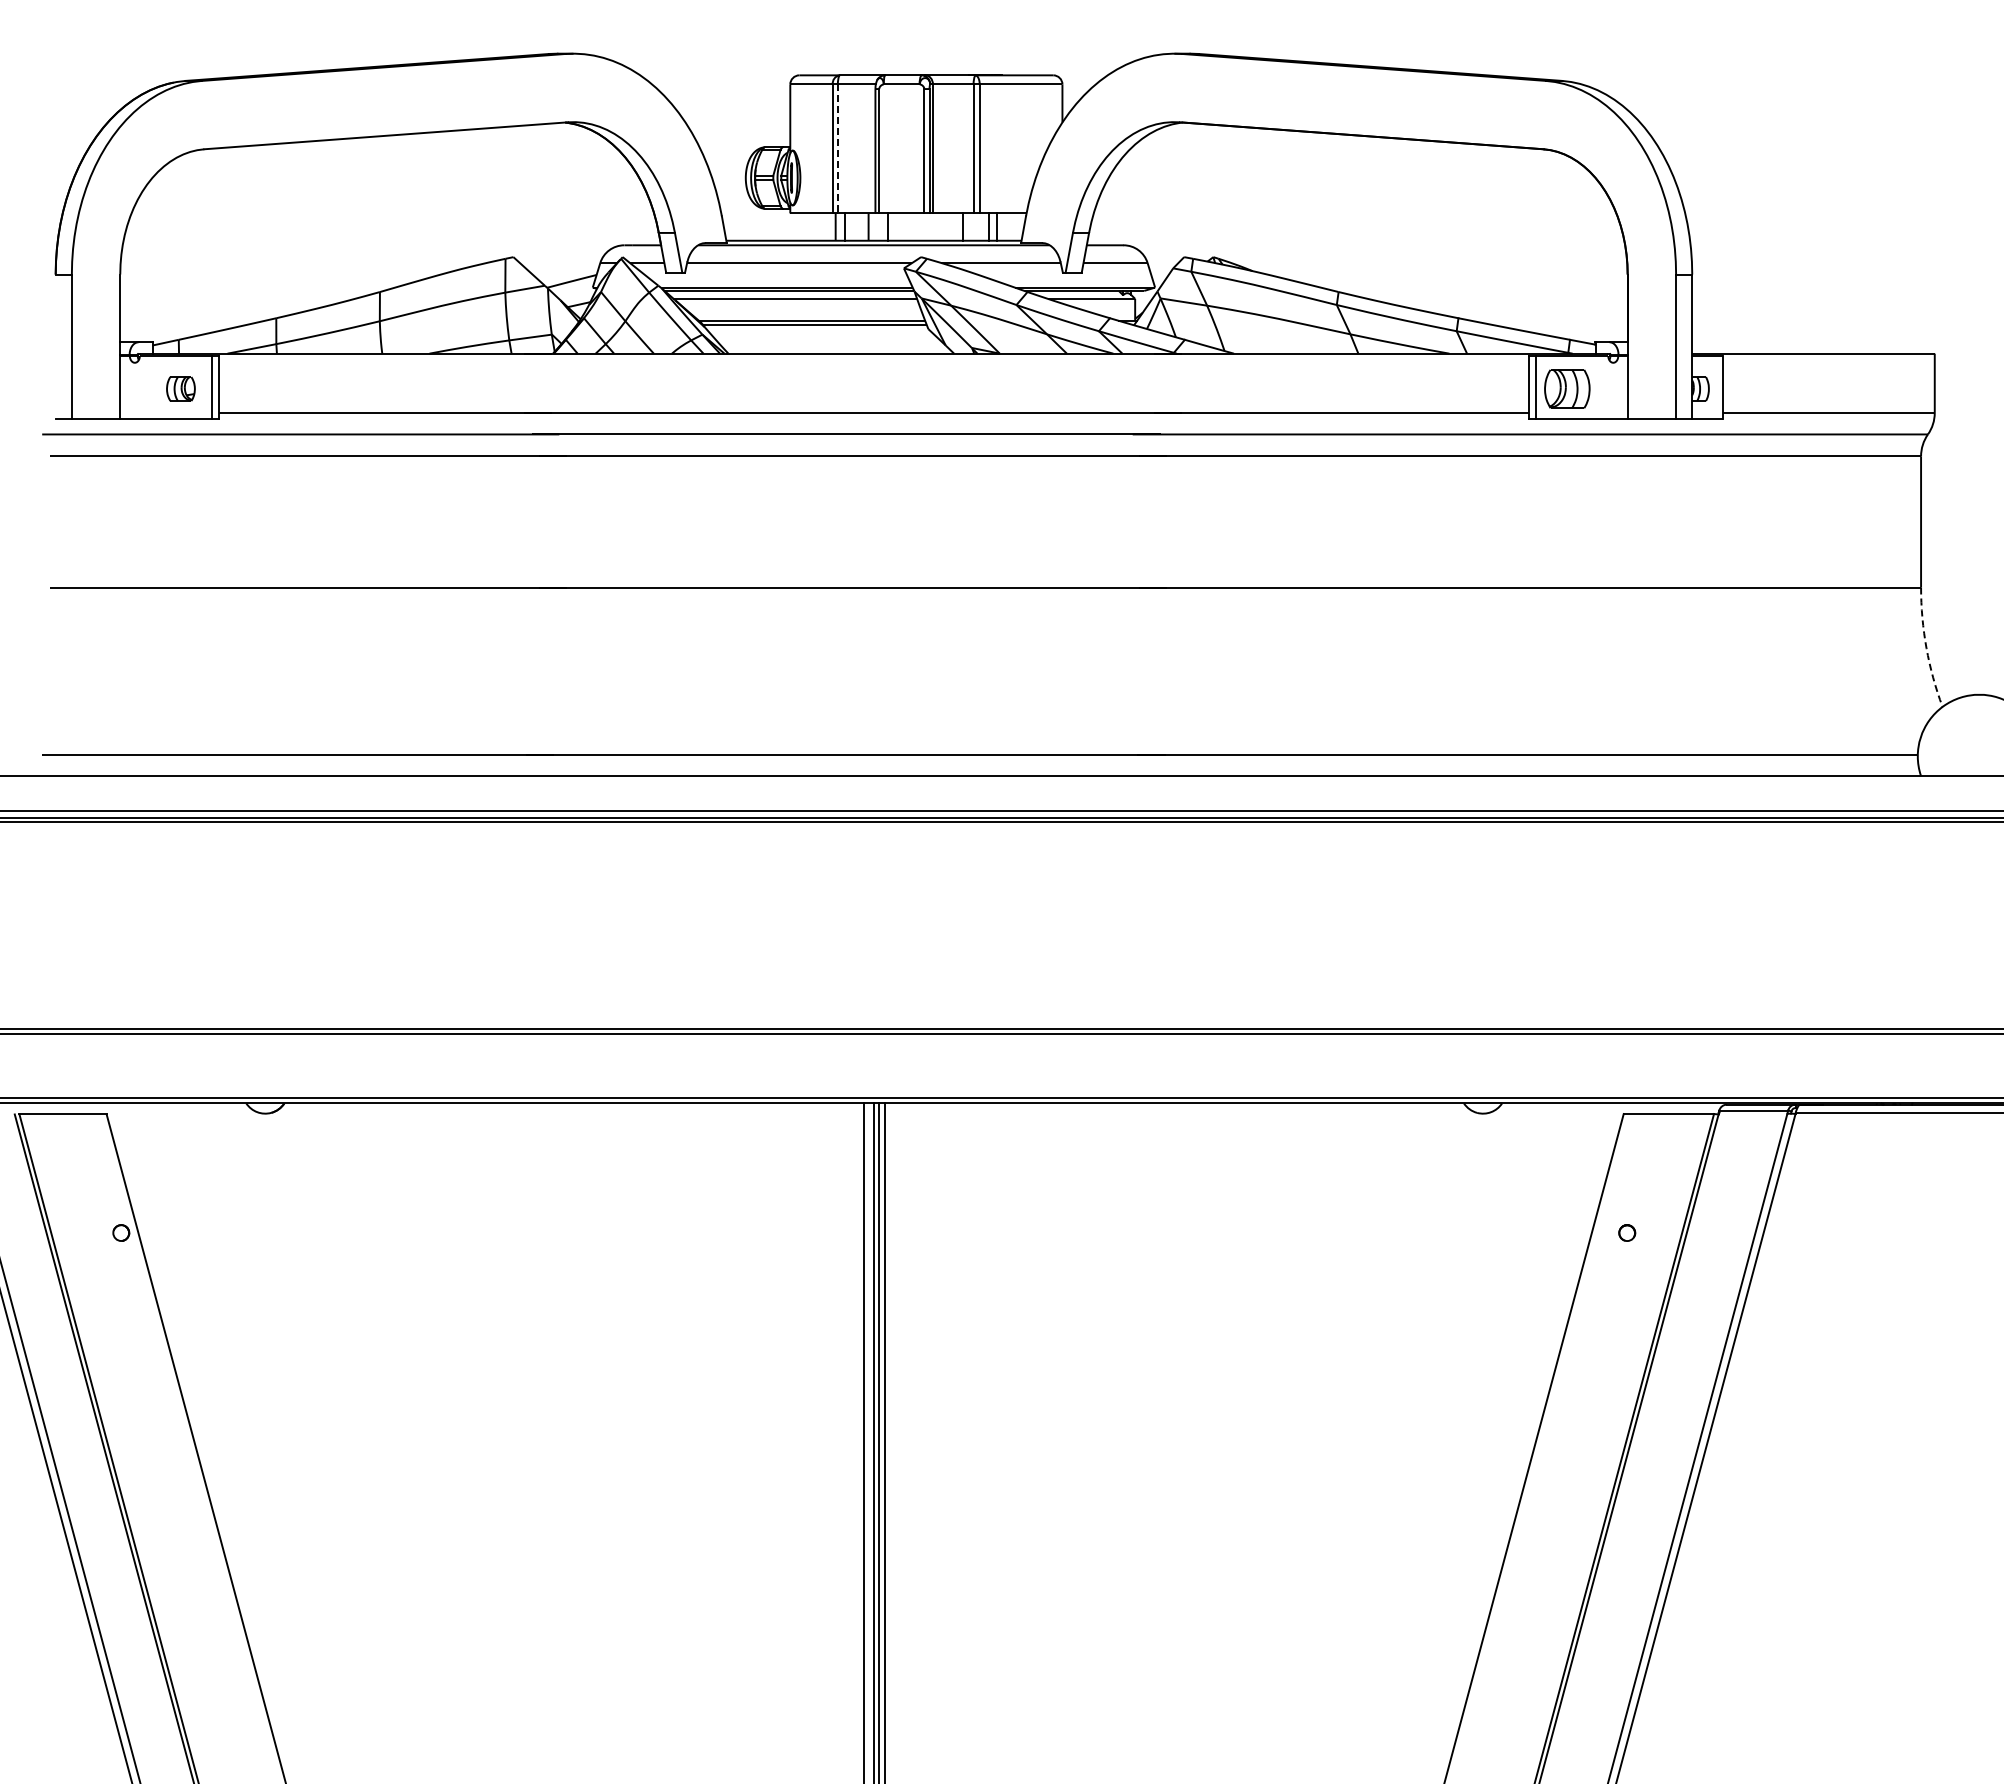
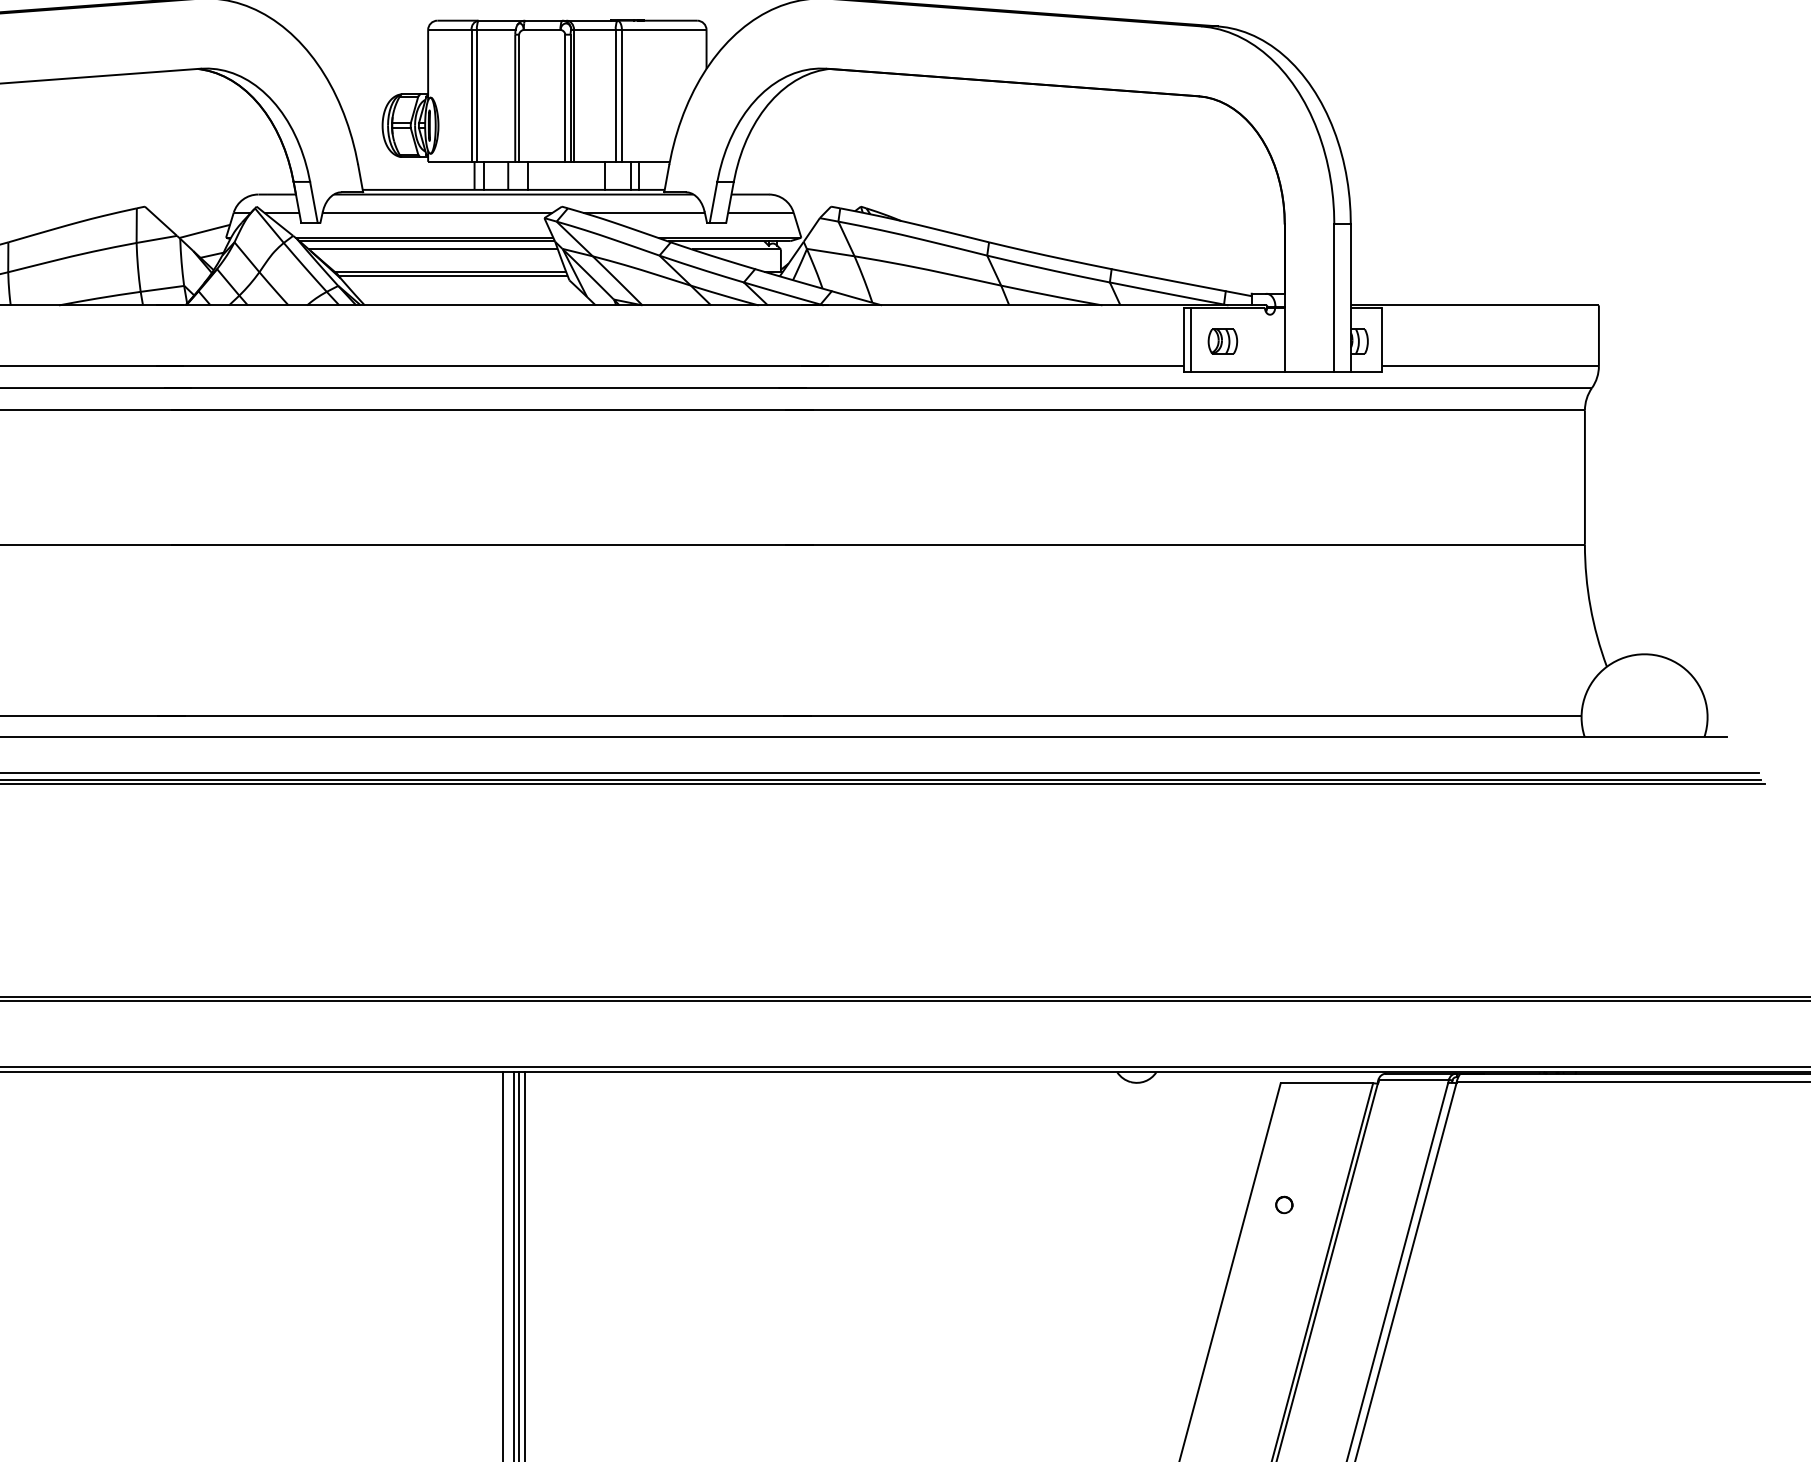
line: (838, 149) -> (477, 96), dashed -> solid
part: (1566, 388) -> (1222, 341), size x0.62
arc: (1926, 648) -> (1590, 607), dashed -> solid

